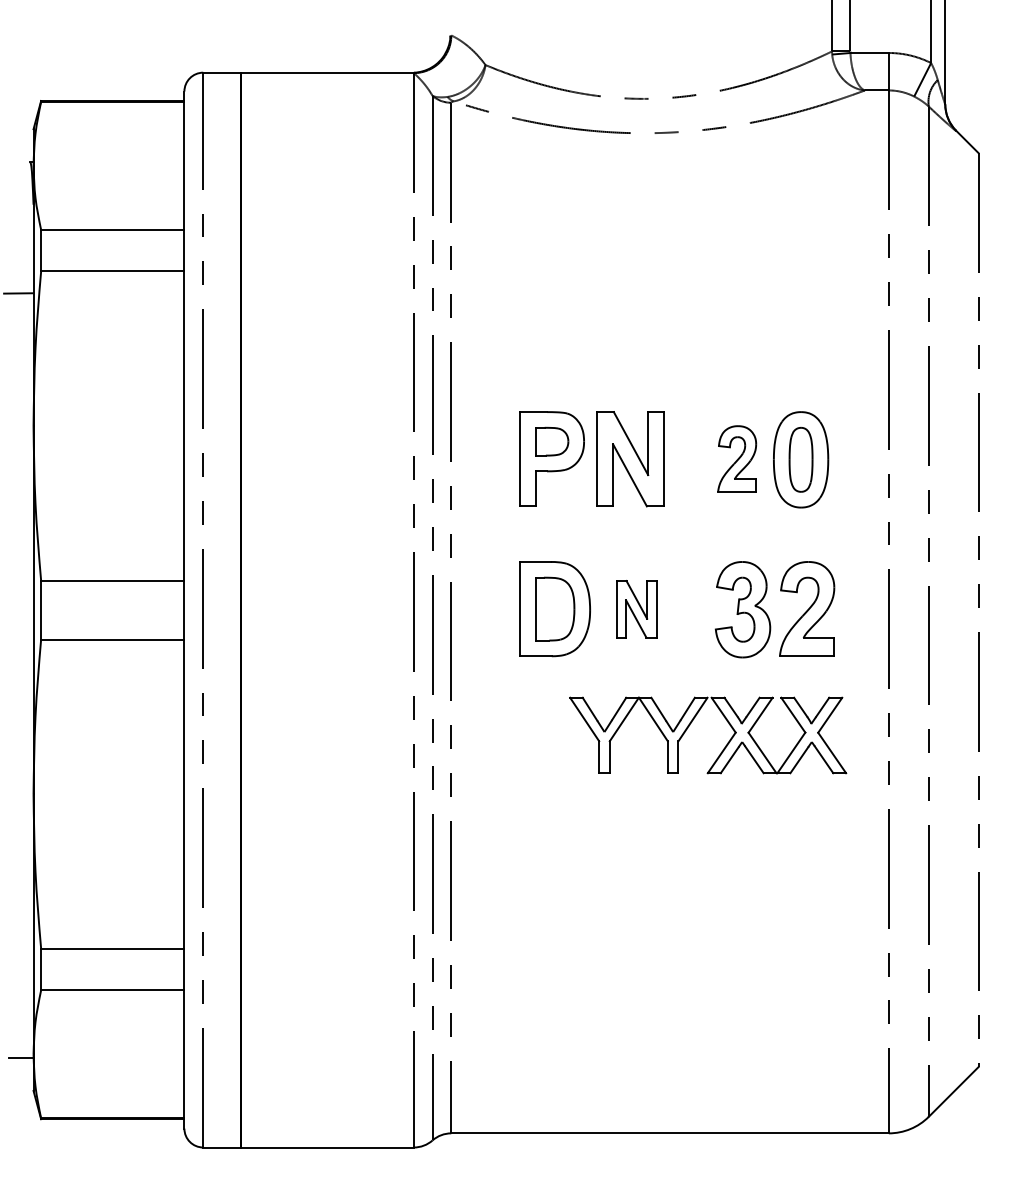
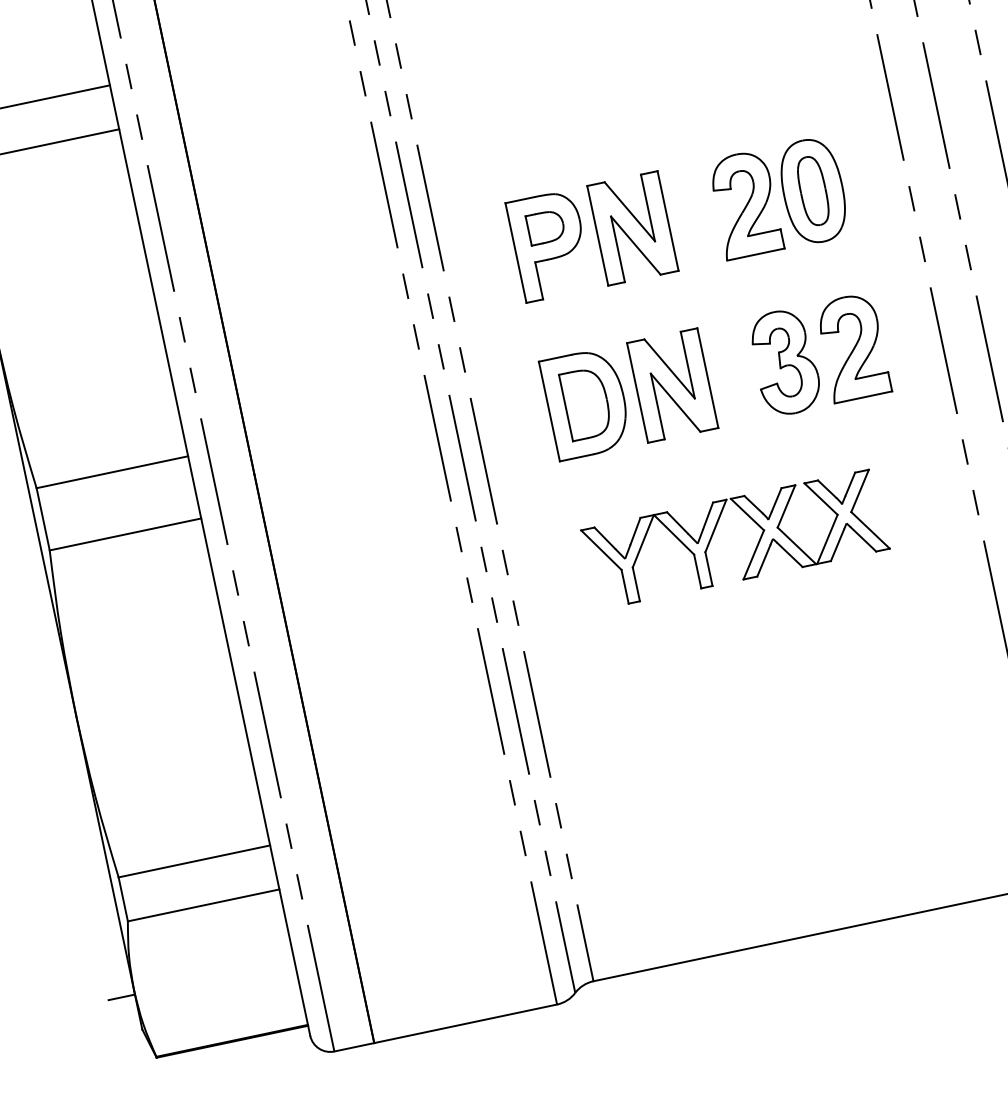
part: (737, 458) -> (745, 203), size x1.43
part: (636, 609) -> (672, 386), size x1.67
part: (725, 745) -> (756, 546), moved

